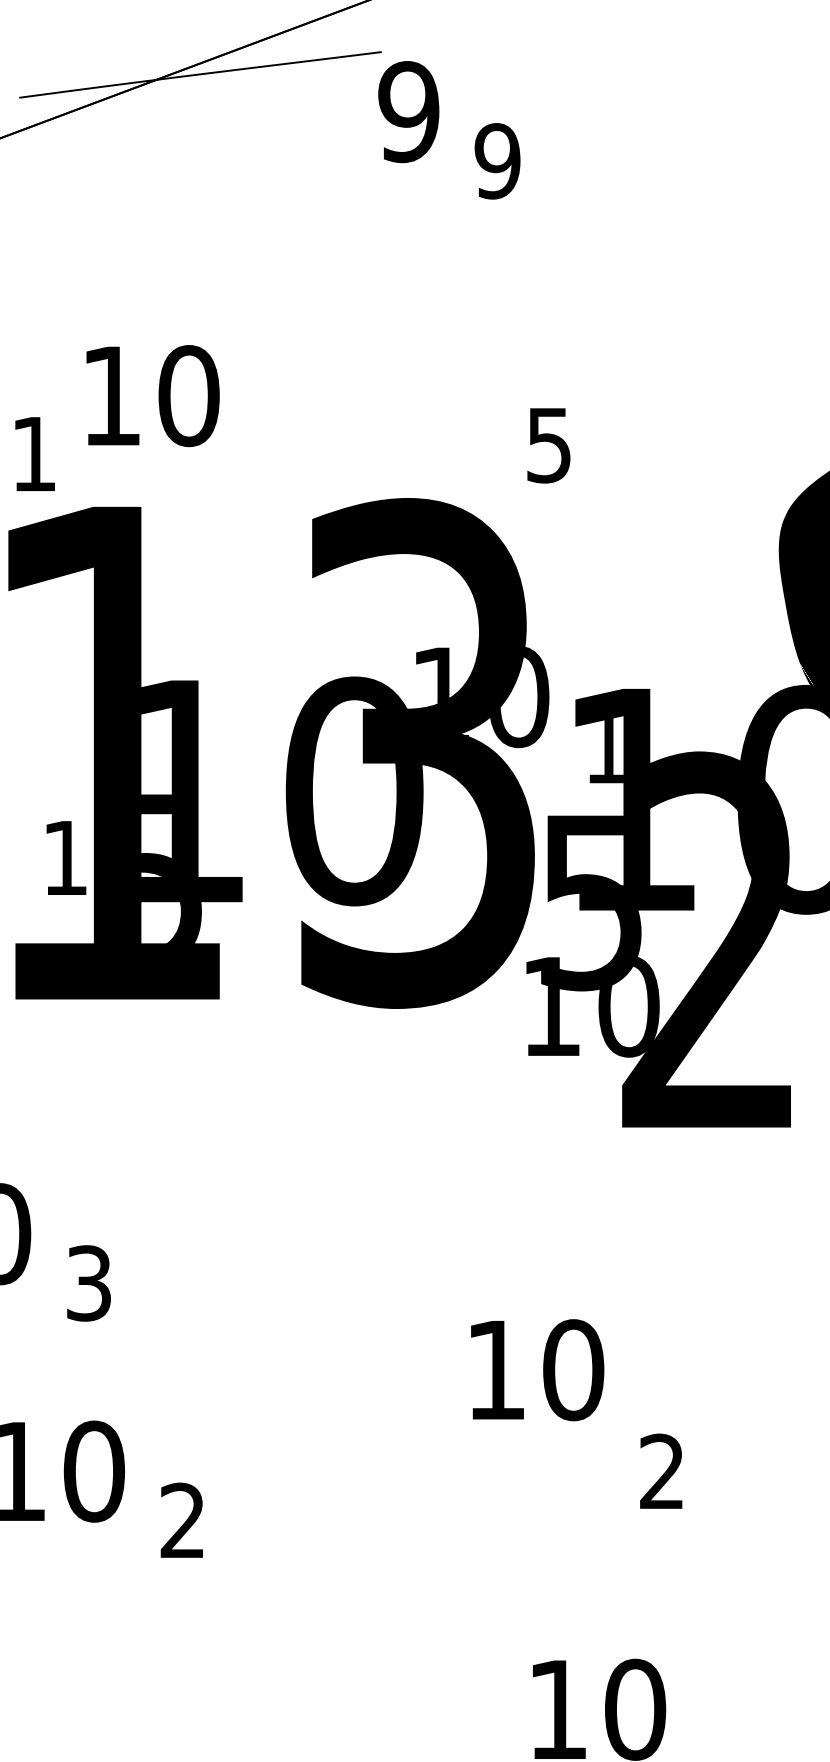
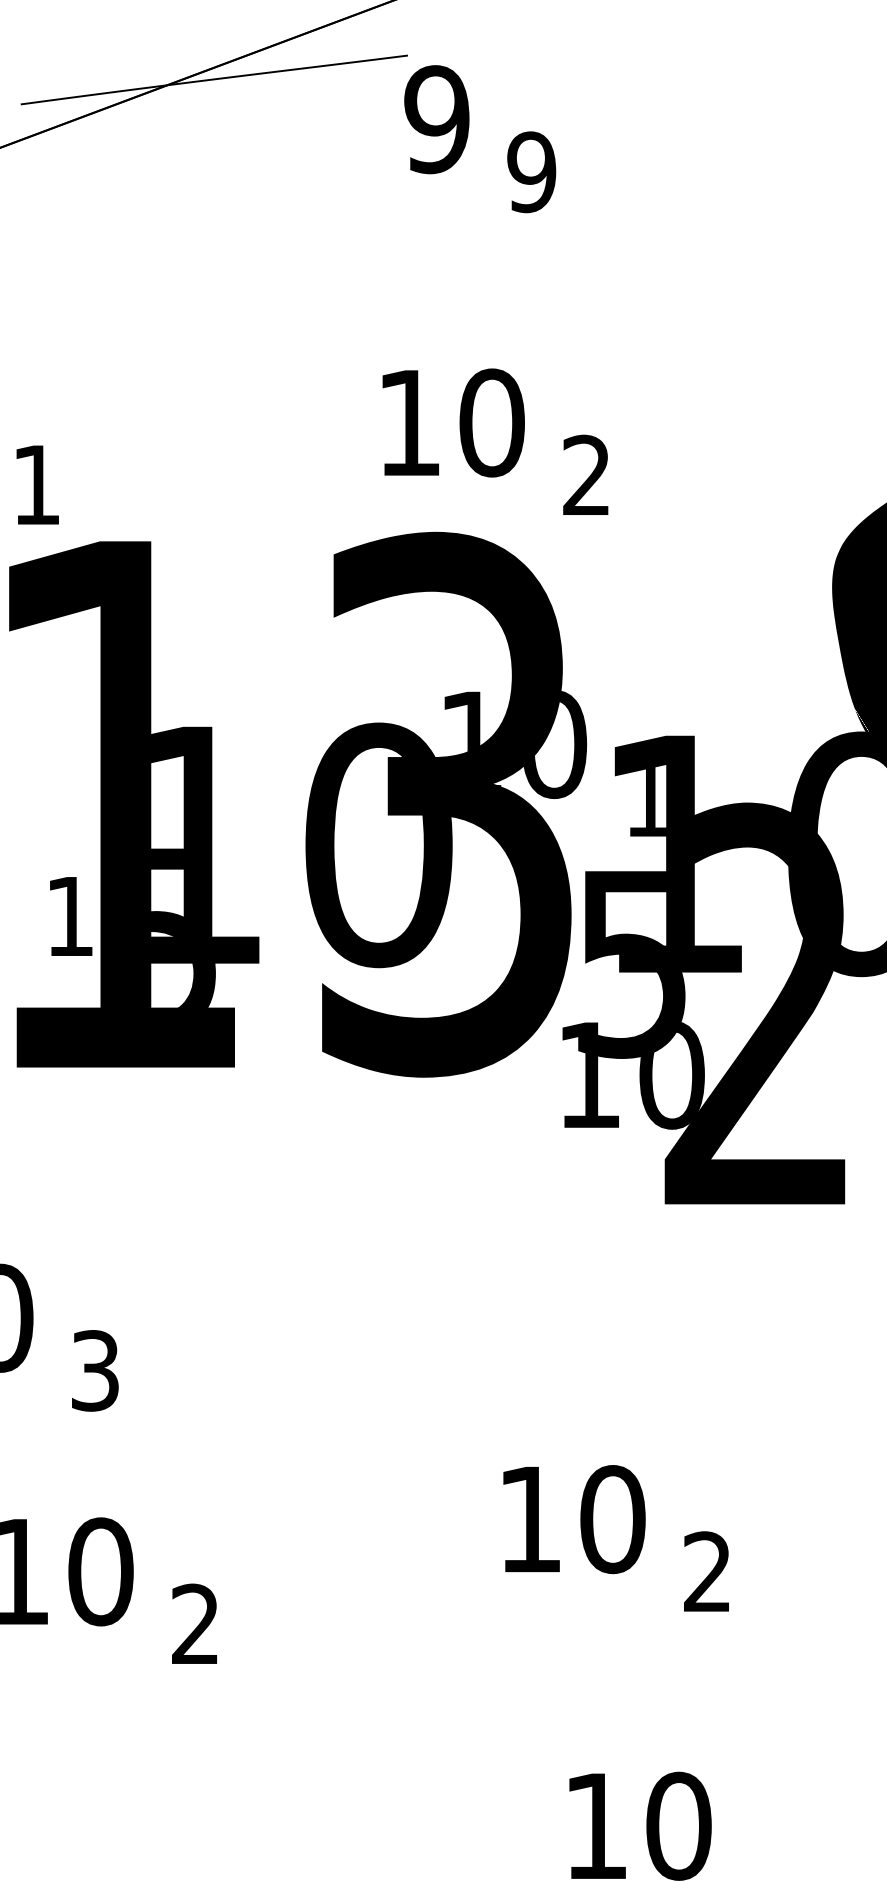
text: (152, 395) -> (453, 422), moved
text: (548, 445) -> (586, 475), 5 -> 2
text: (537, 1370) -> (574, 1519), moved

